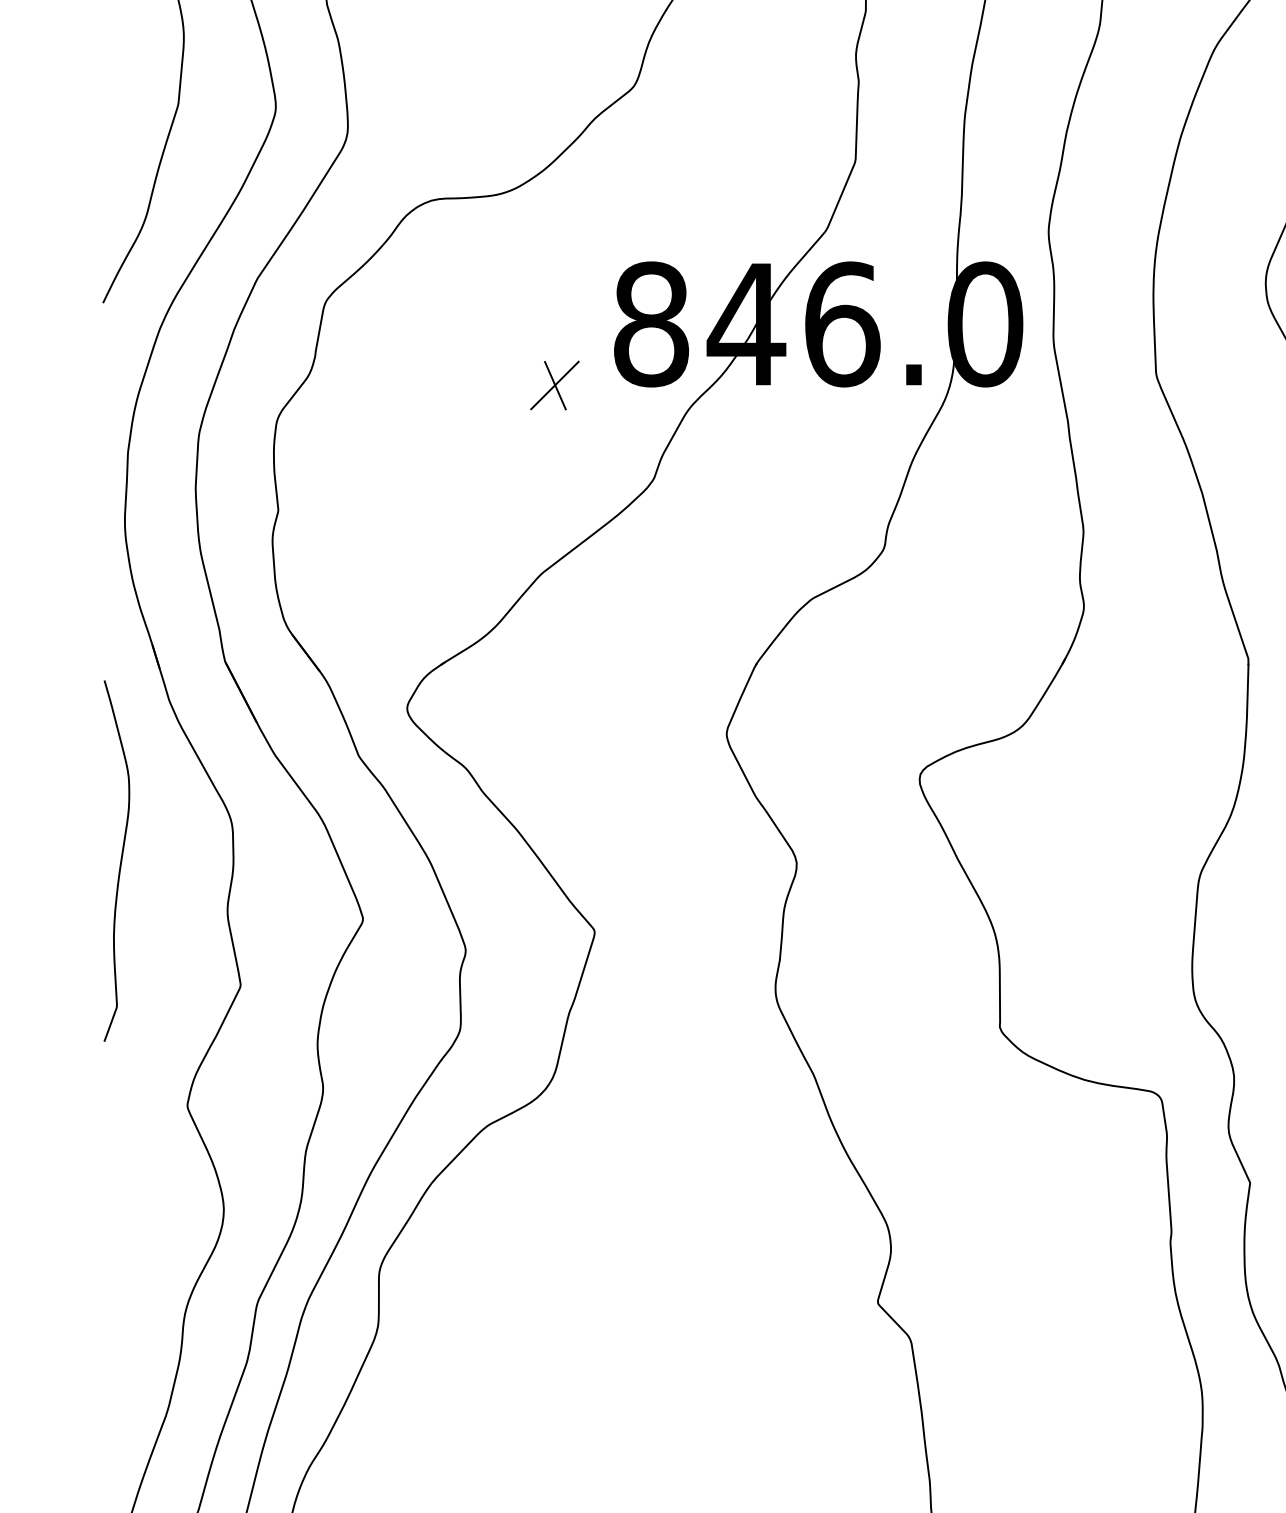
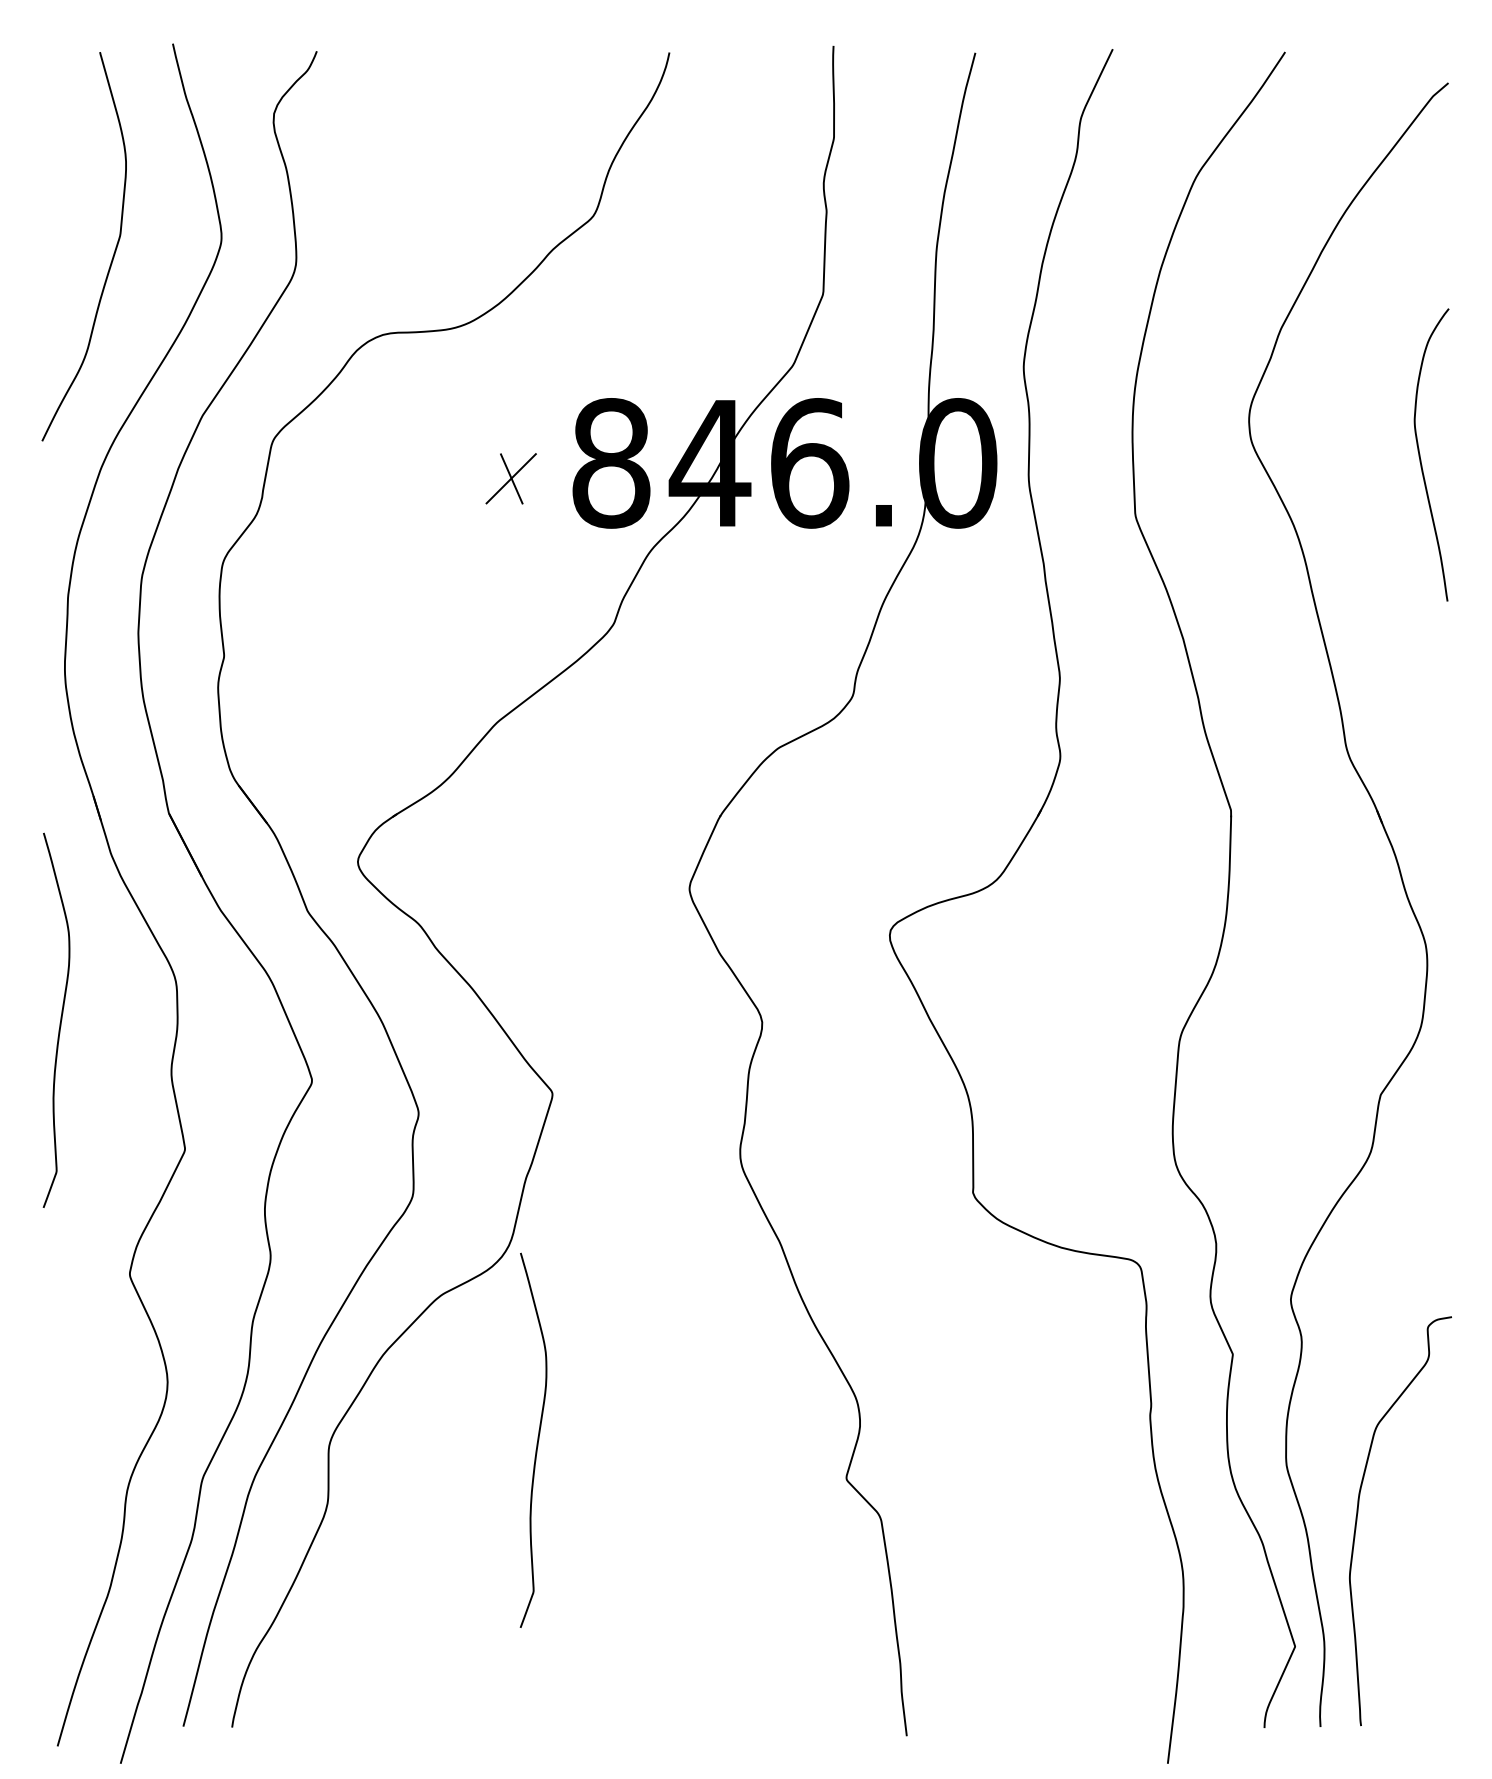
part: (554, 385) -> (510, 478), moved
curve: (580, 1264) -> (537, 1439), added

